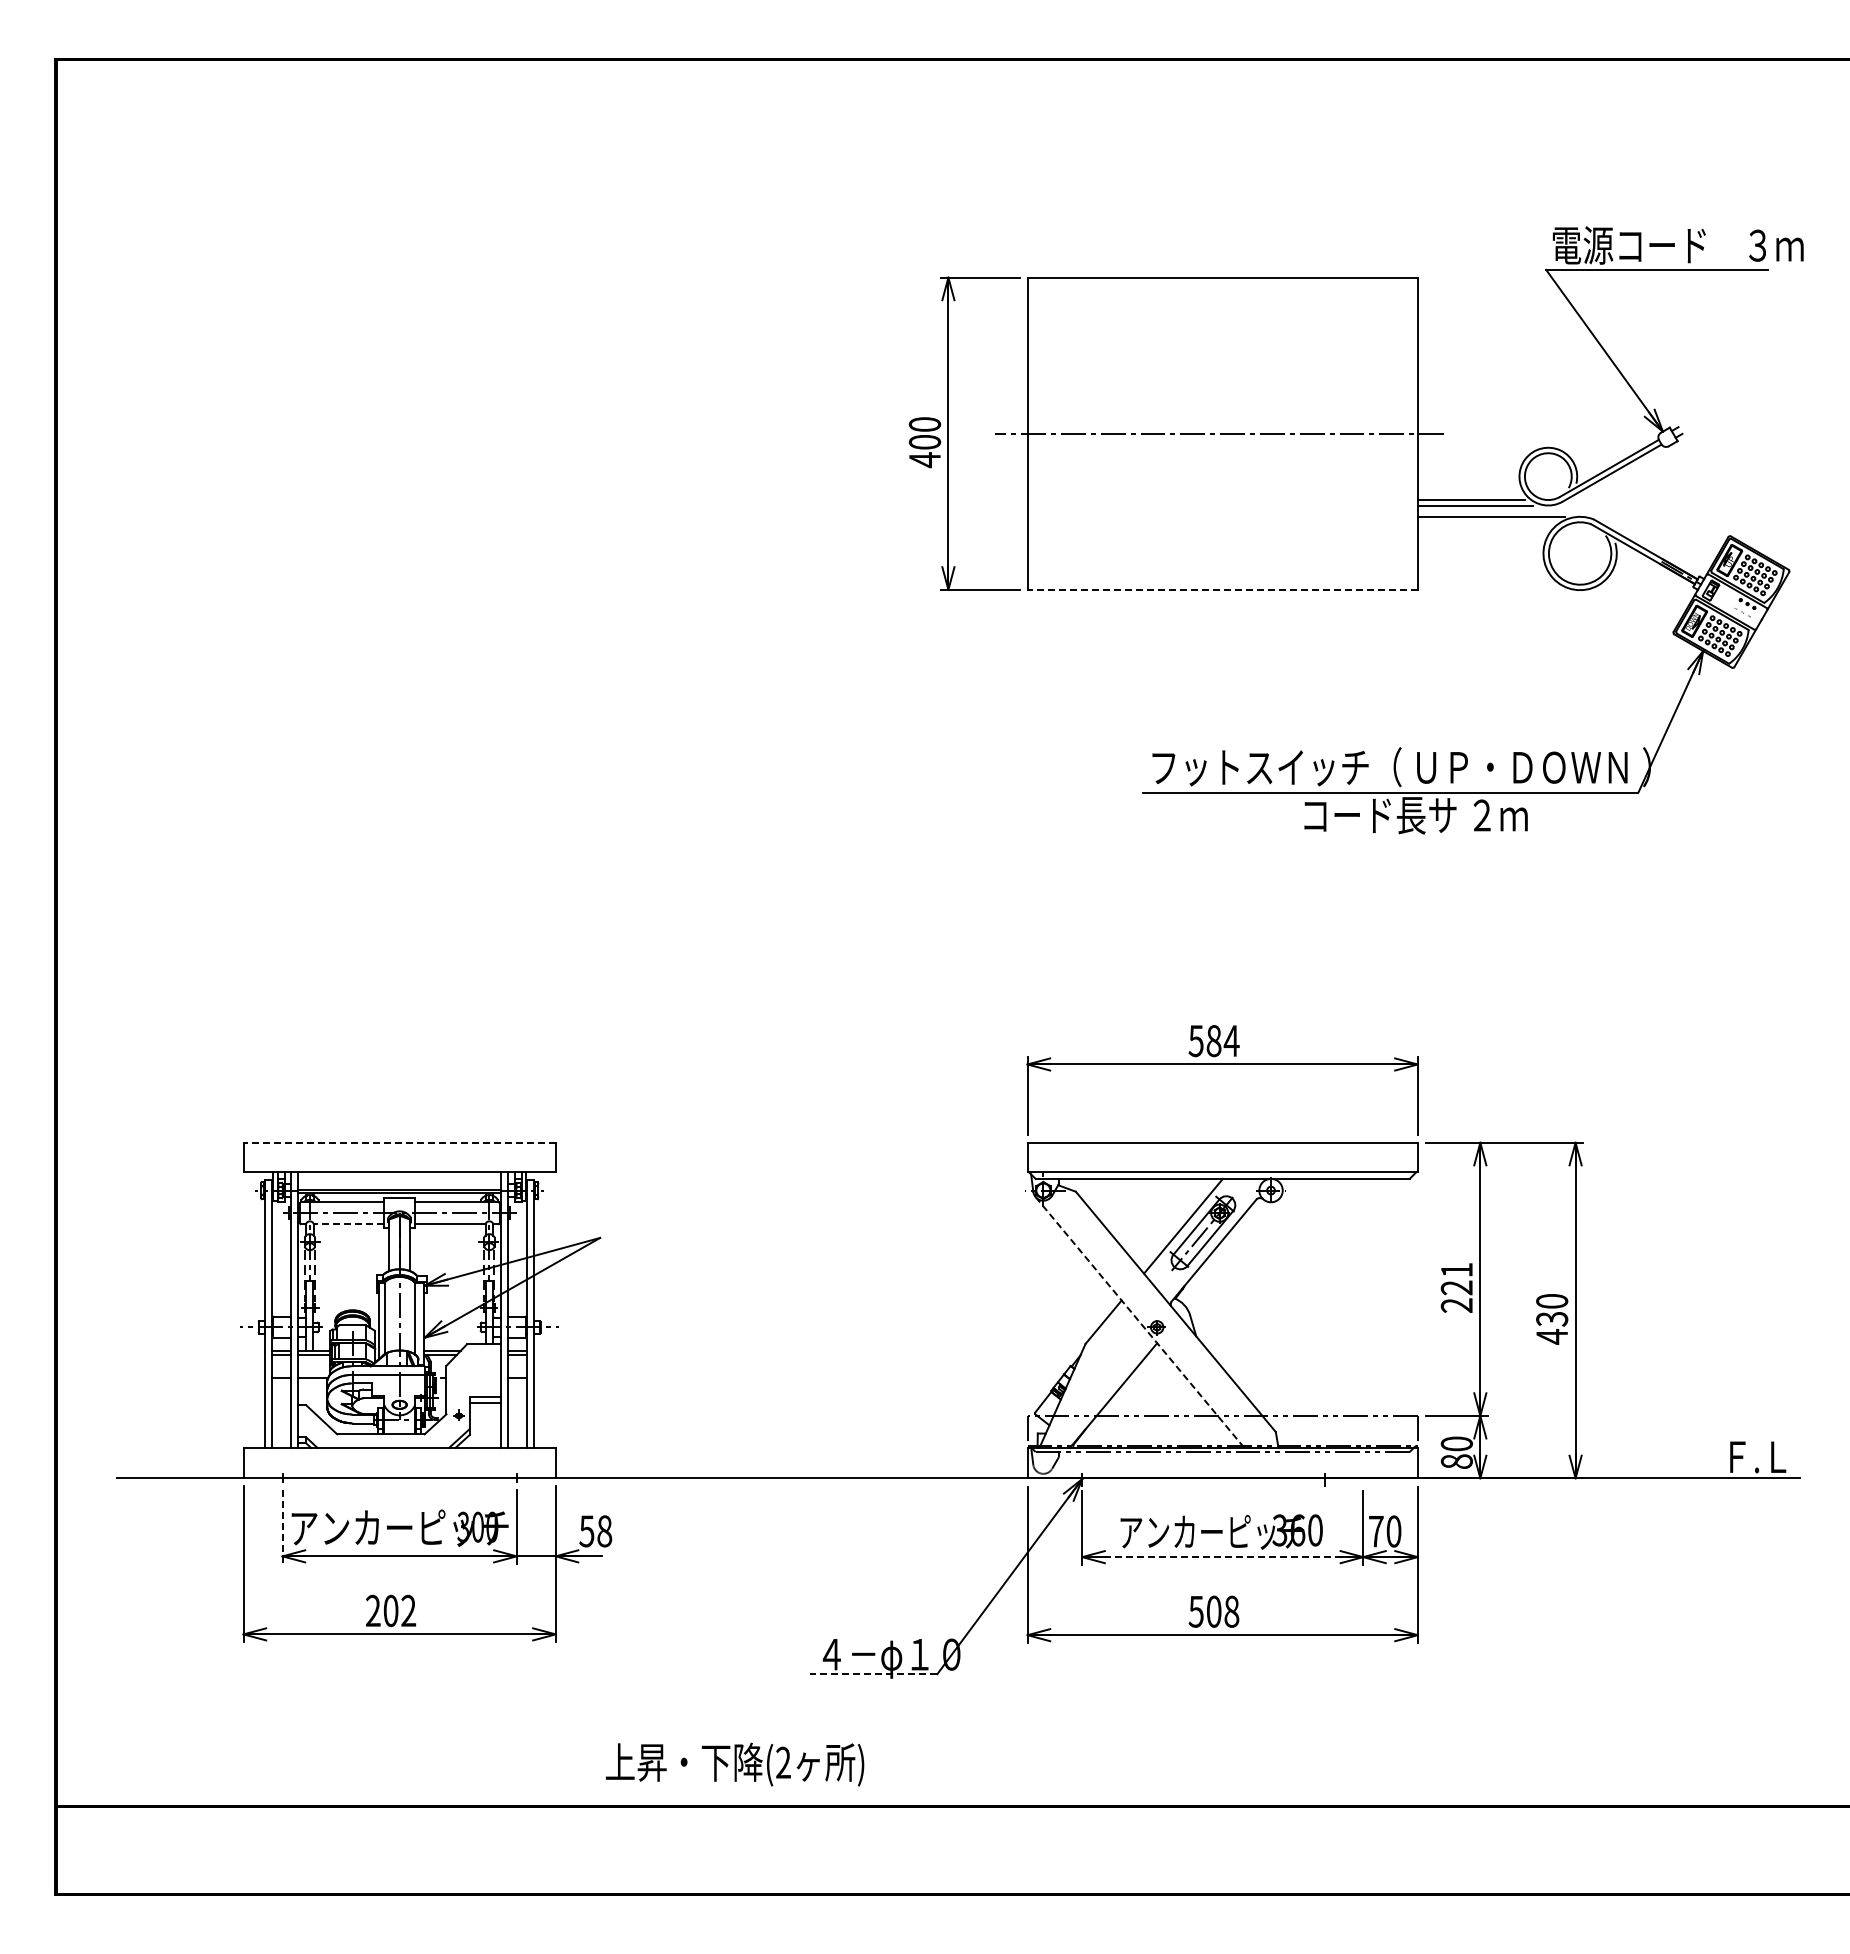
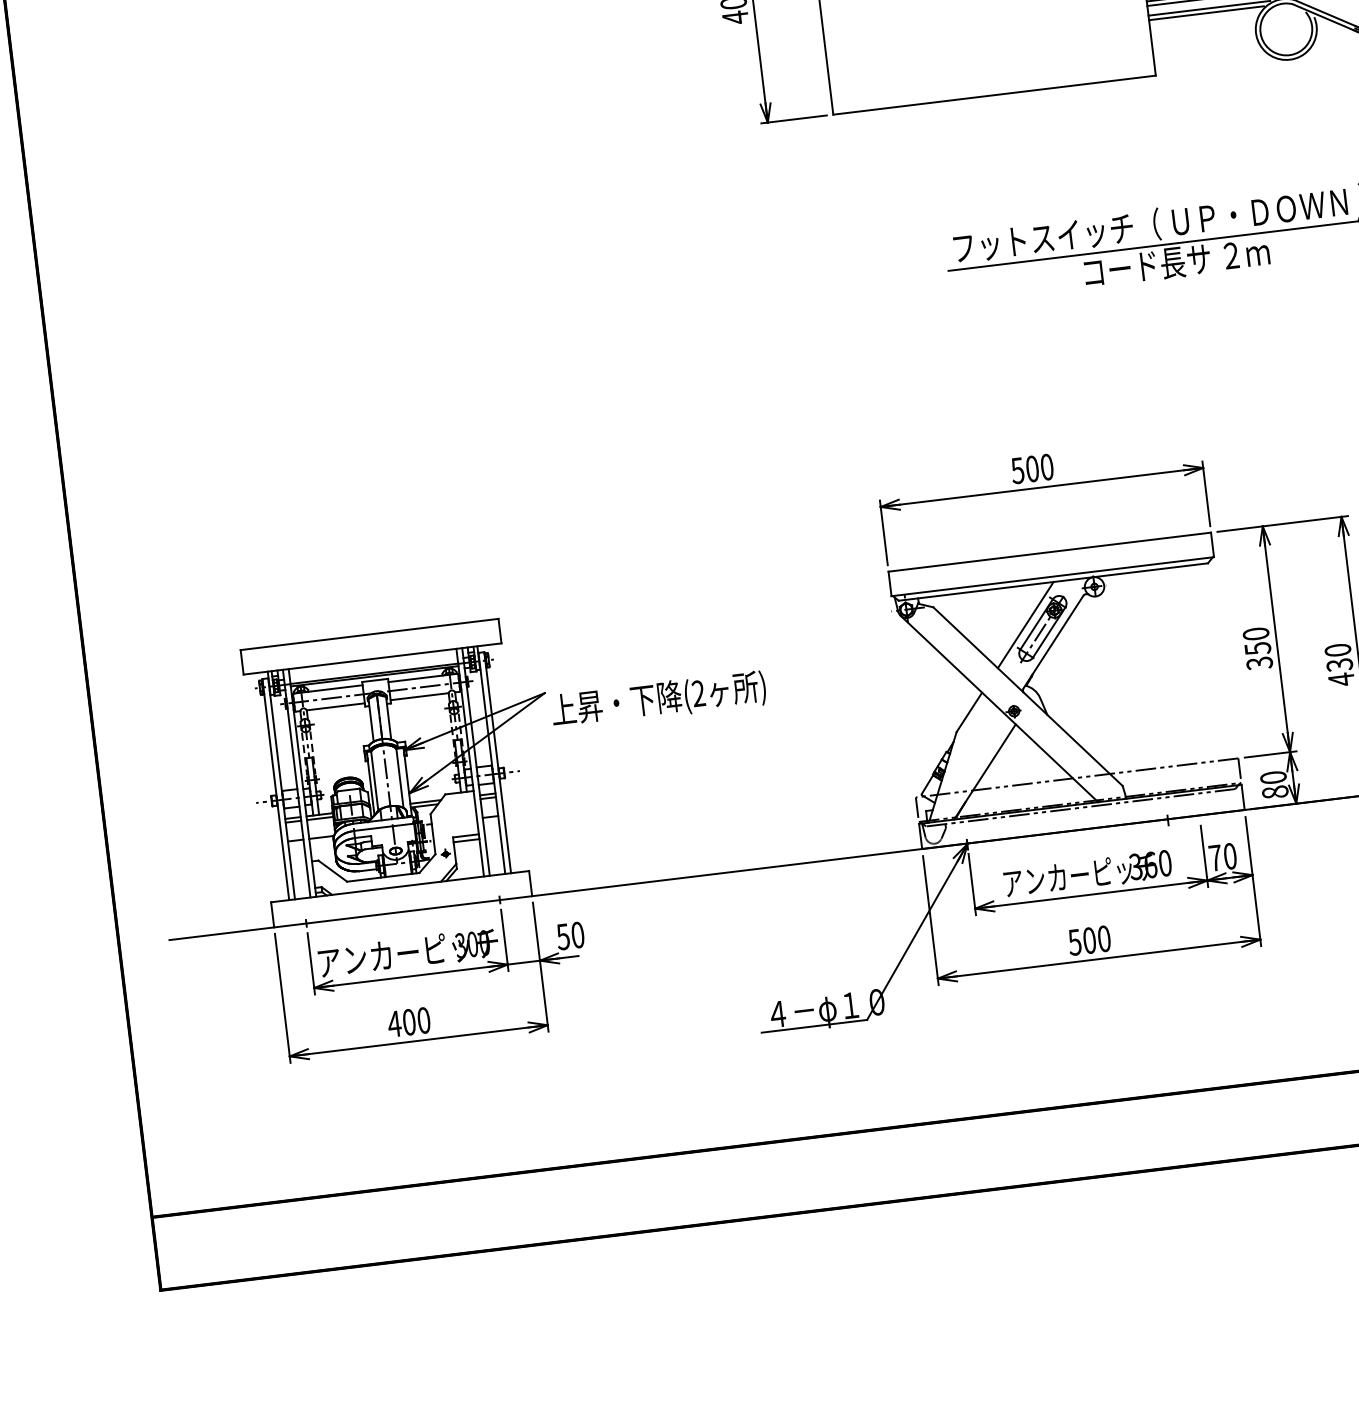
line: (1486, 522) -> (1205, 13), added
line: (1222, 589) -> (994, 94), dashed -> solid
text: (1222, 1041) -> (1039, 468), 584 -> 500
line: (399, 1142) -> (369, 634), dashed -> solid
line: (348, 1224) -> (335, 707), dashed -> solid
text: (1456, 1287) -> (1257, 648), 221 -> 350
line: (1140, 1322) -> (999, 708), dashed -> solid
line: (282, 1527) -> (311, 964), dashed -> solid
text: (604, 1531) -> (577, 935), 58 -> 50
line: (1223, 1557) -> (1091, 894), dashed -> solid
text: (390, 1610) -> (408, 1021), 202 -> 400
text: (1231, 1611) -> (1103, 938), 508 -> 500
line: (873, 1674) -> (814, 1026), dashed -> solid
text: (735, 1764) -> (659, 699), moved

